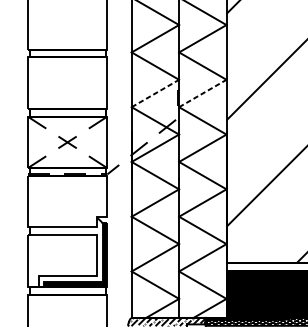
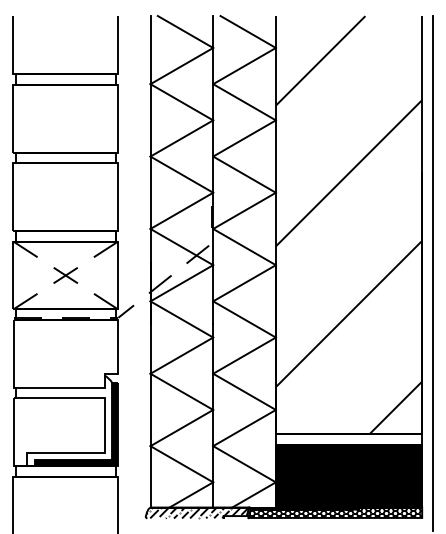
line: (155, 93) -> (182, 210), dashed -> solid
line: (202, 93) -> (244, 210), dashed -> solid

